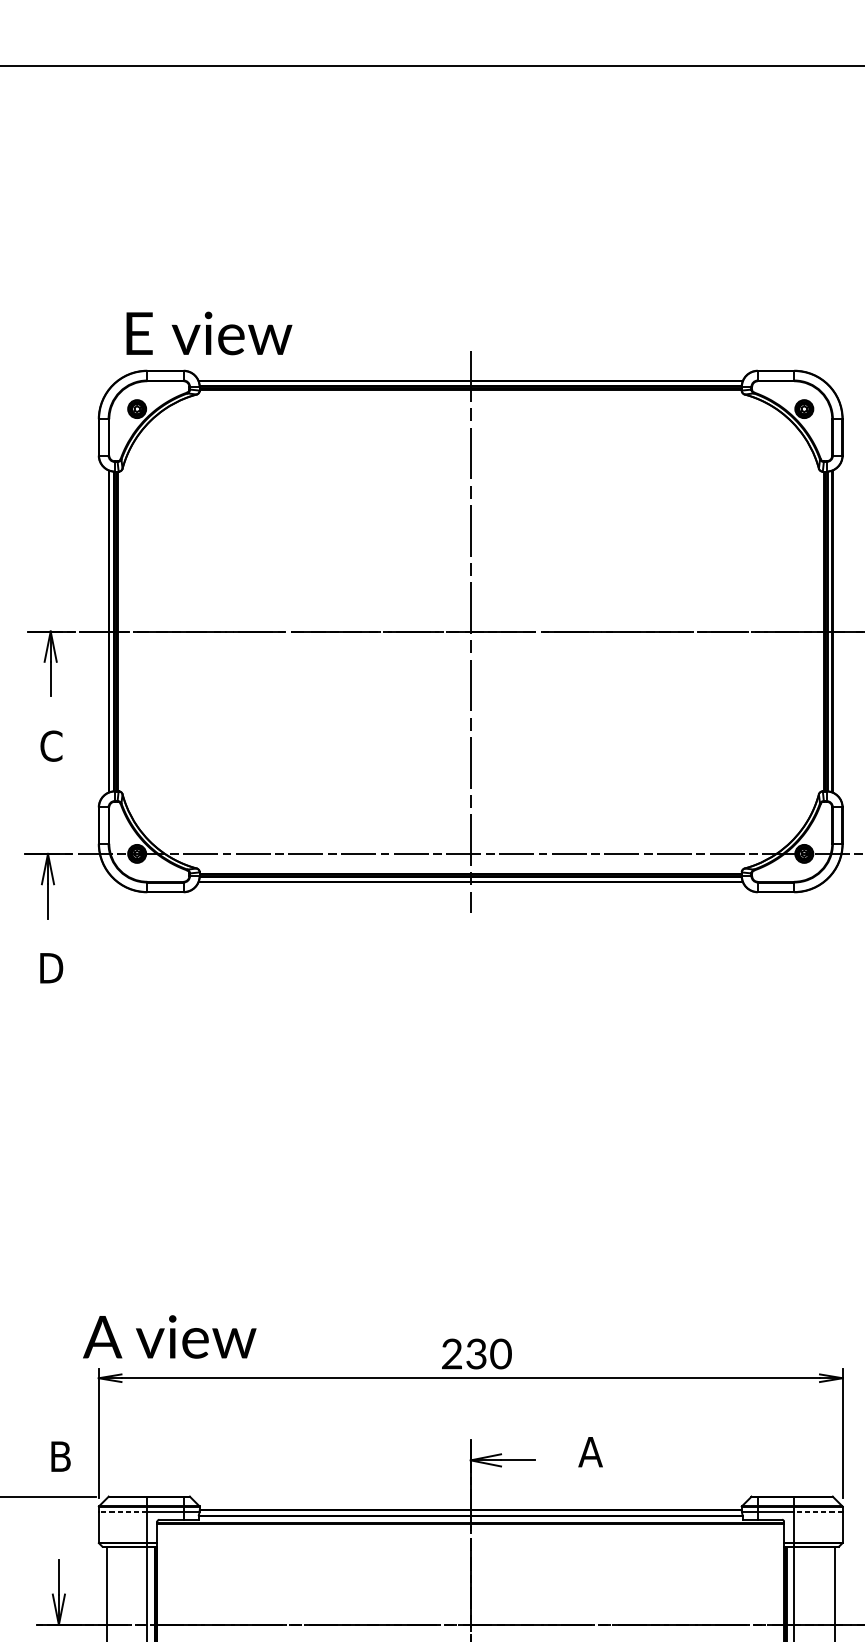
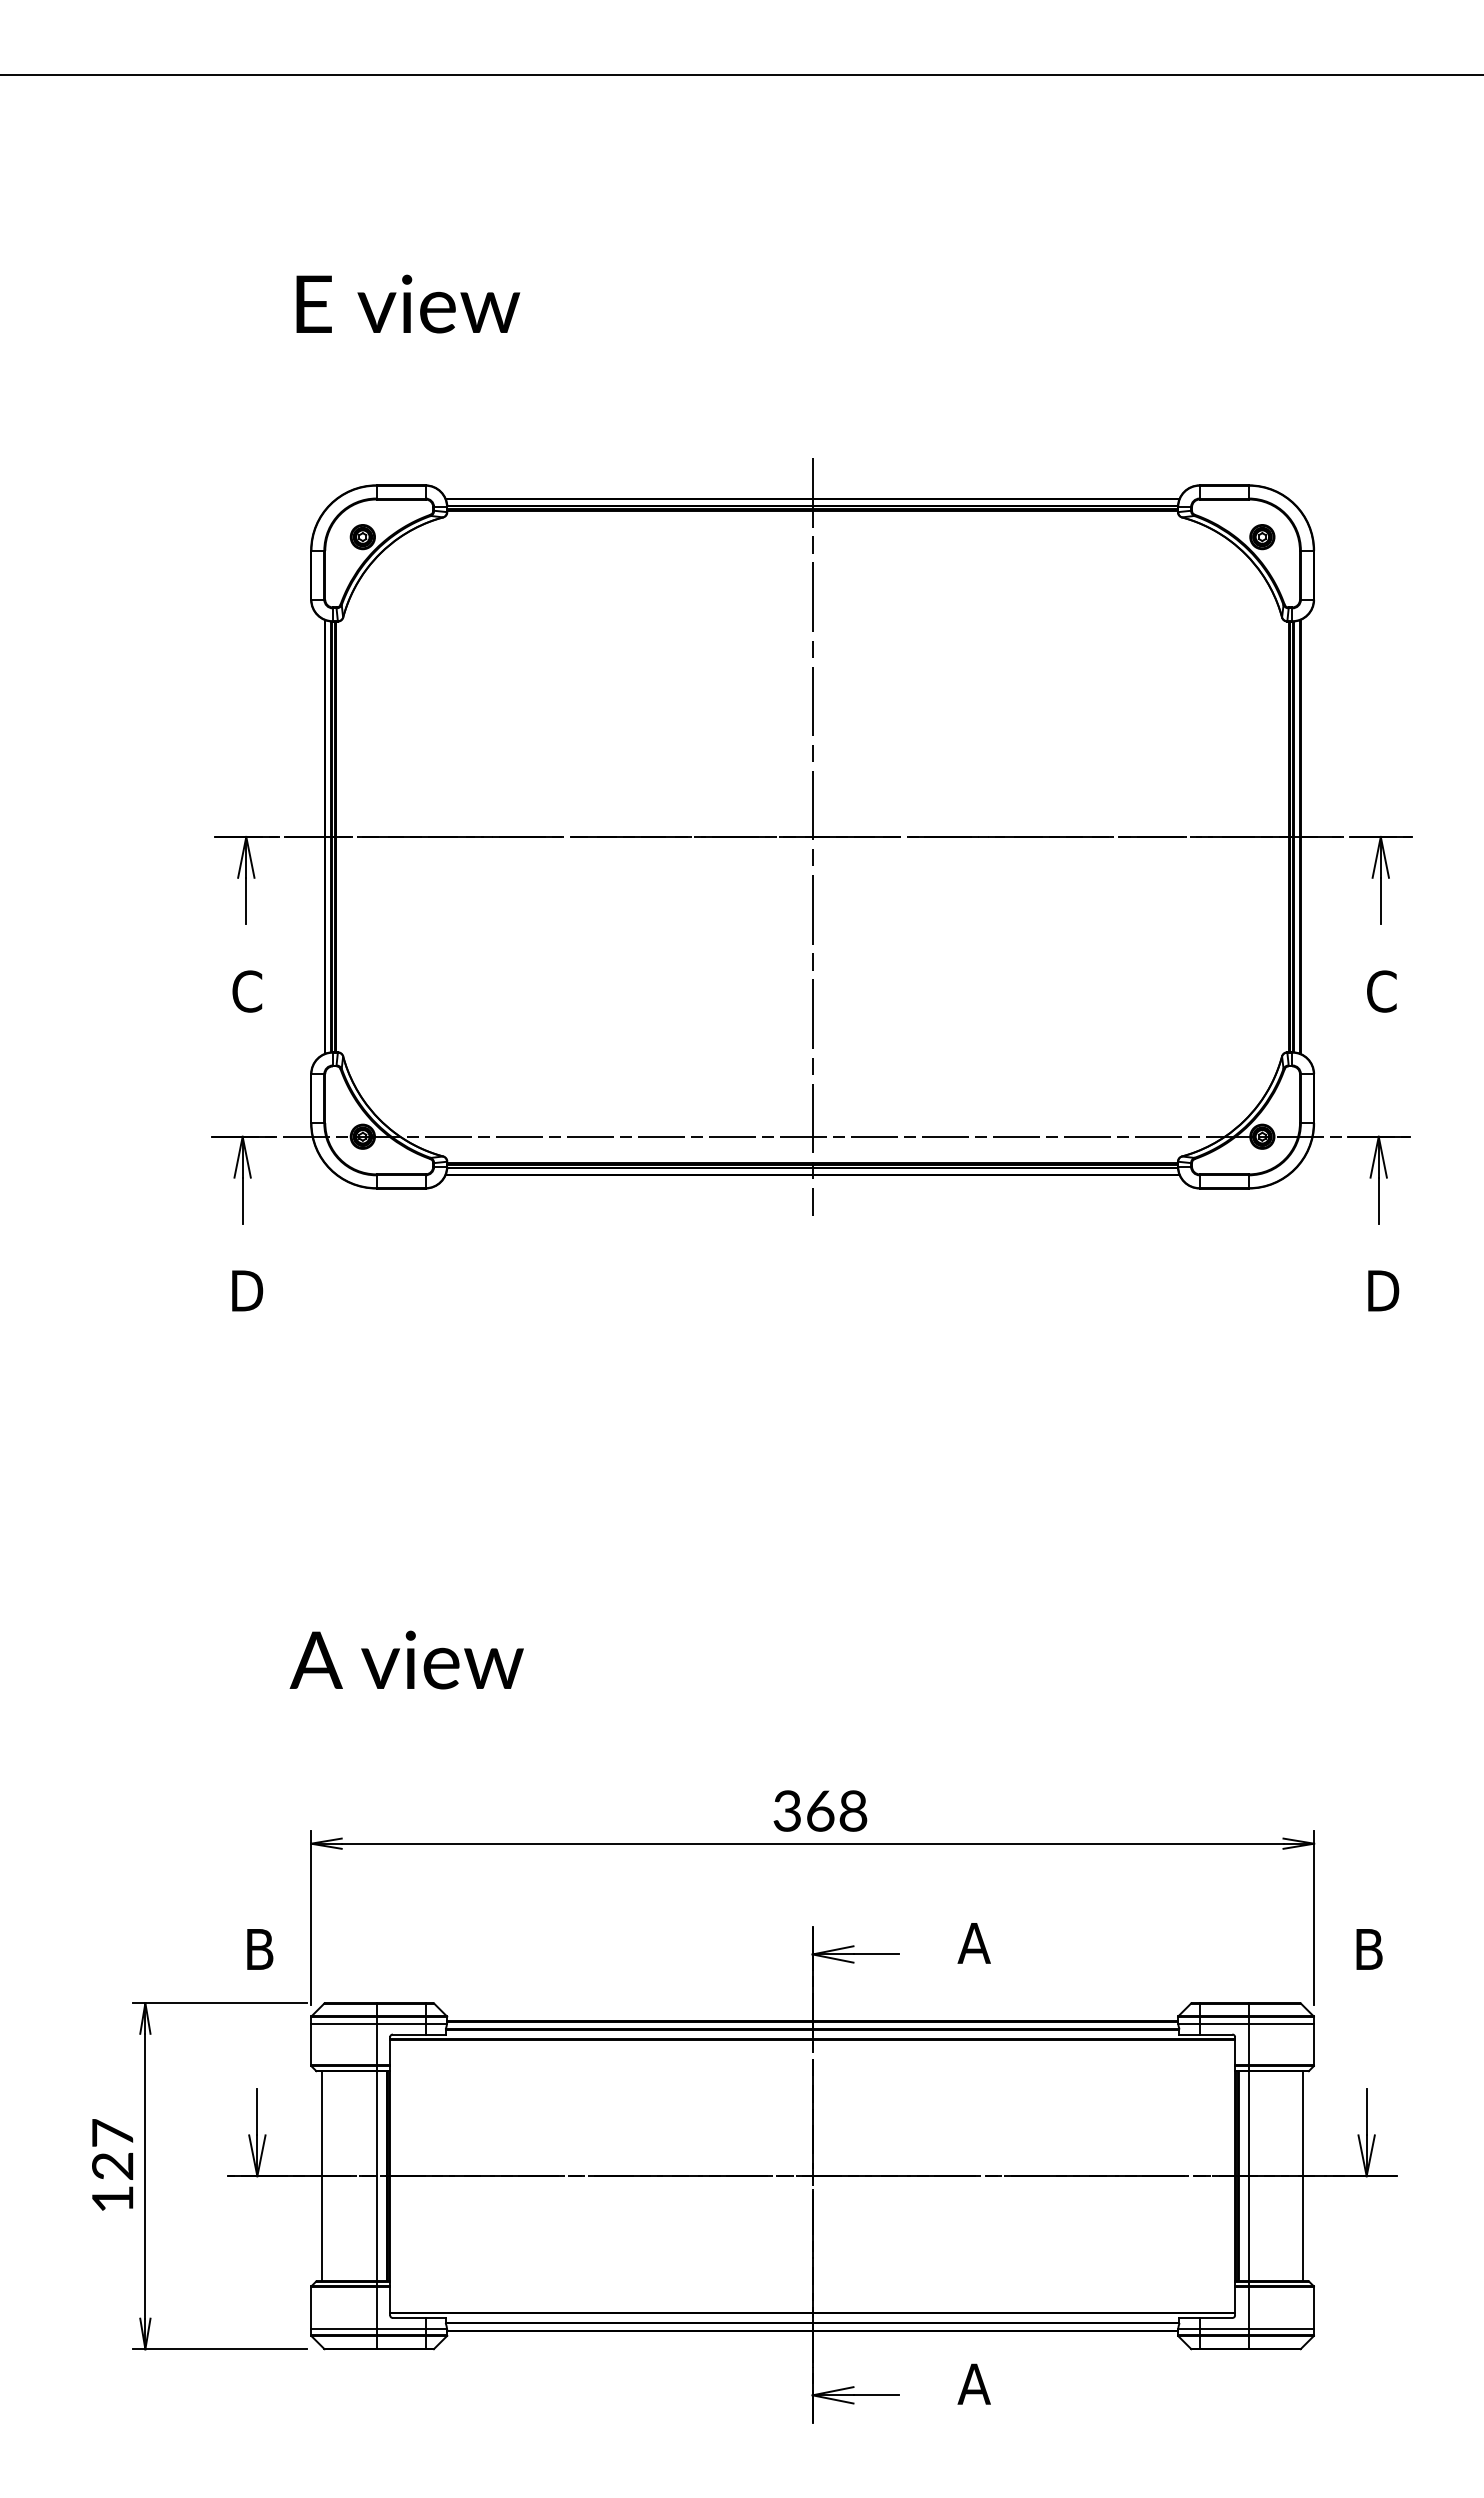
text: (209, 333) -> (408, 303), moved
text: (169, 1336) -> (406, 1659), moved
text: (476, 1353) -> (820, 1810), 230 -> 368
line: (122, 1511) -> (343, 2023), dashed -> solid
line: (818, 1511) -> (1281, 2023), dashed -> solid

